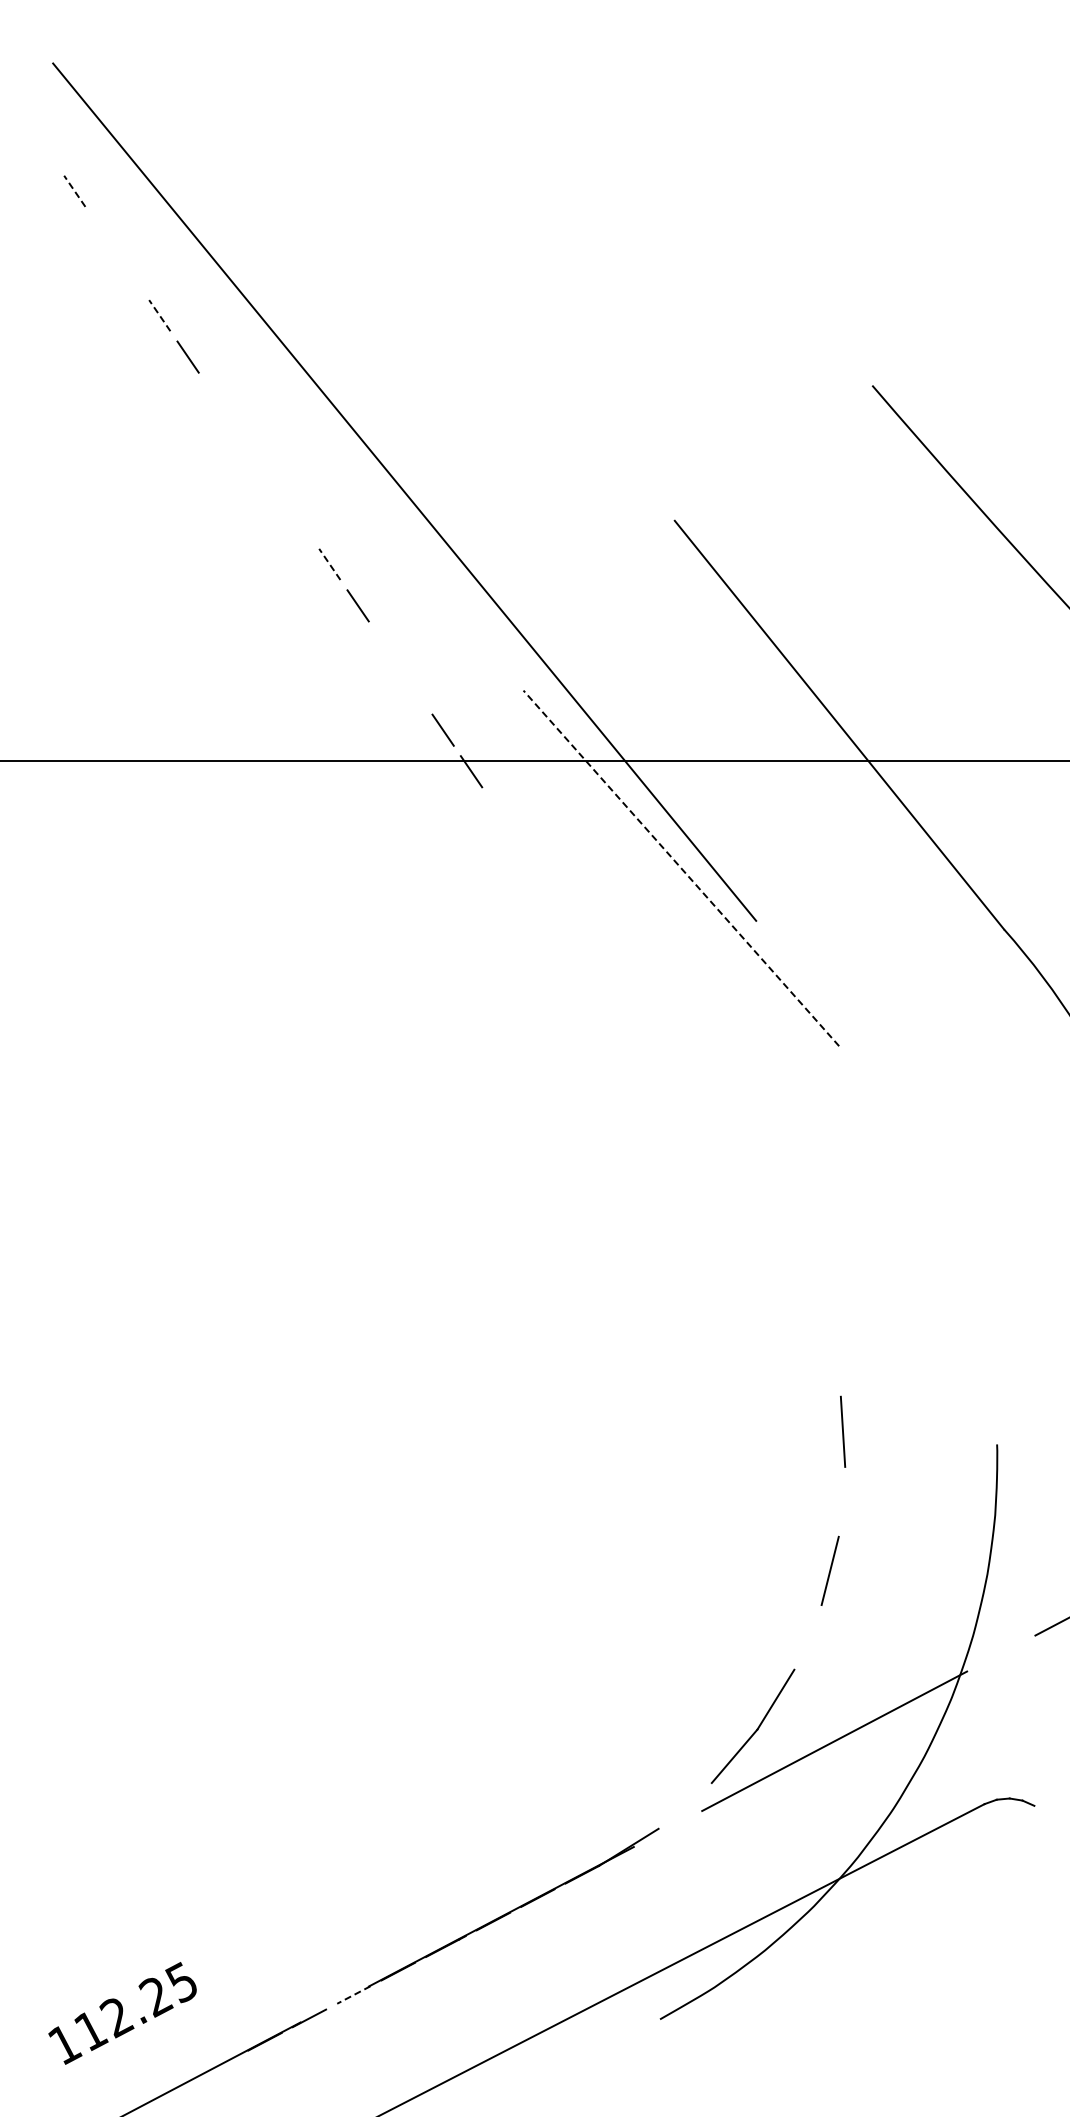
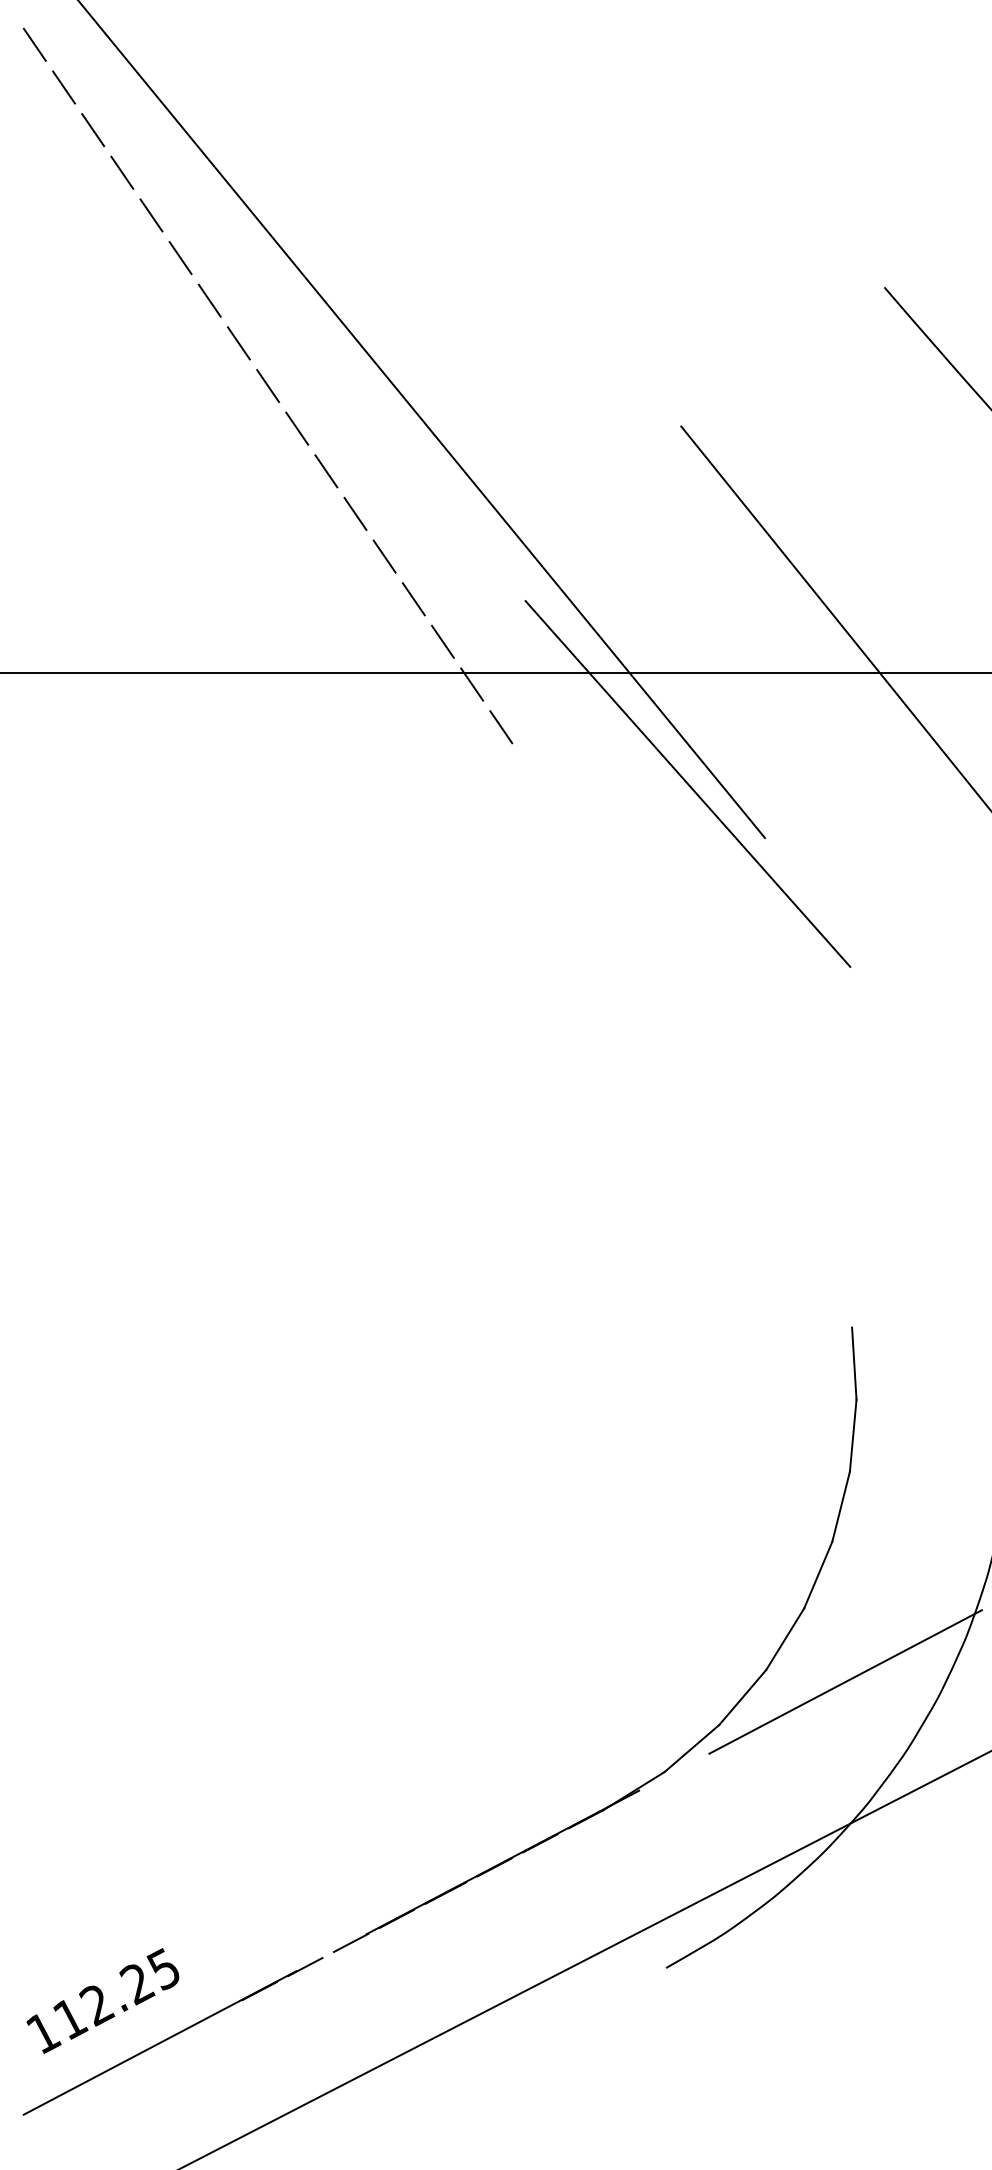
line: (46, 149) -> (34, 44), added
line: (74, 191) -> (63, 87), dashed -> solid
line: (102, 232) -> (92, 129), added
line: (131, 273) -> (122, 172), added
line: (159, 315) -> (151, 215), dashed -> solid
line: (216, 398) -> (209, 300), added
line: (244, 439) -> (238, 342), added
line: (272, 481) -> (267, 386), added
line: (301, 522) -> (297, 428), added
line: (329, 564) -> (326, 471), dashed -> solid
line: (386, 646) -> (384, 555), added
line: (414, 688) -> (413, 598), added
line: (499, 812) -> (500, 726), added
line: (681, 868) -> (688, 784), dashed -> solid
line: (841, 1501) -> (852, 1435), added
line: (807, 1637) -> (817, 1575), added
line: (684, 1805) -> (691, 1748), added
line: (353, 1995) -> (350, 1943), dashed -> solid
text: (122, 2013) -> (102, 2001), moved

